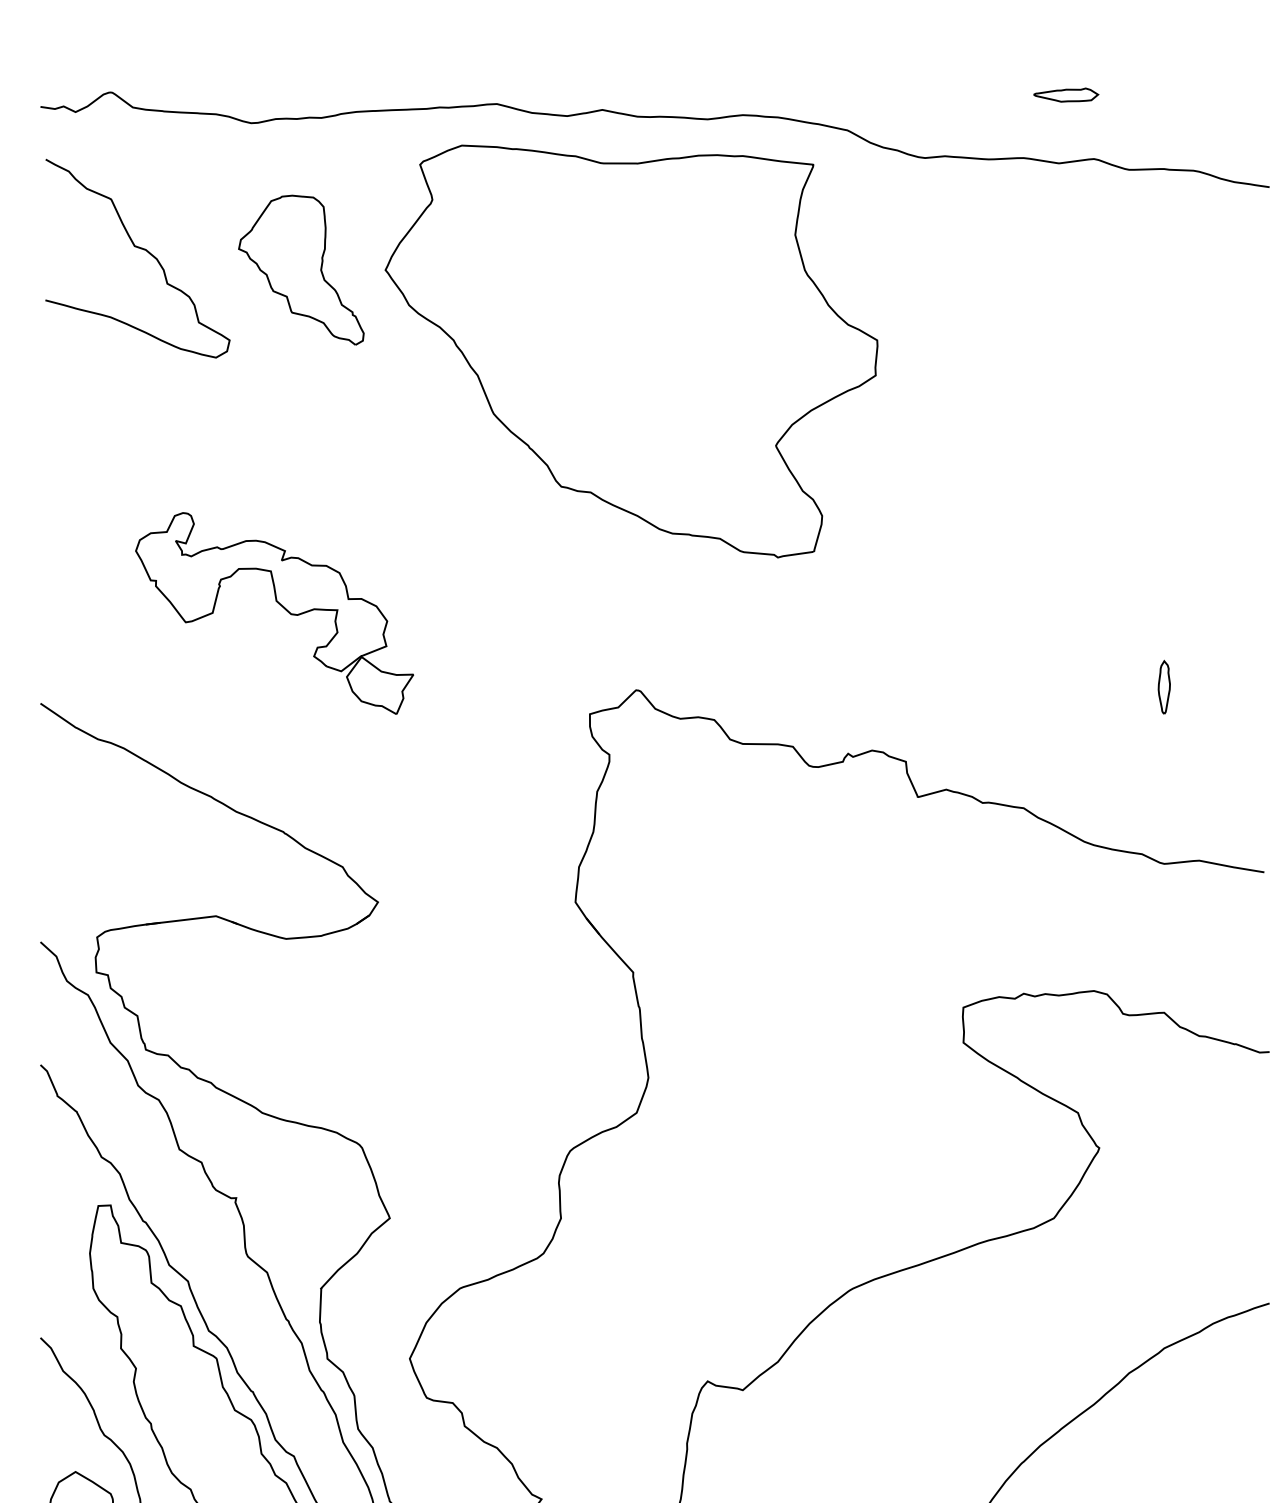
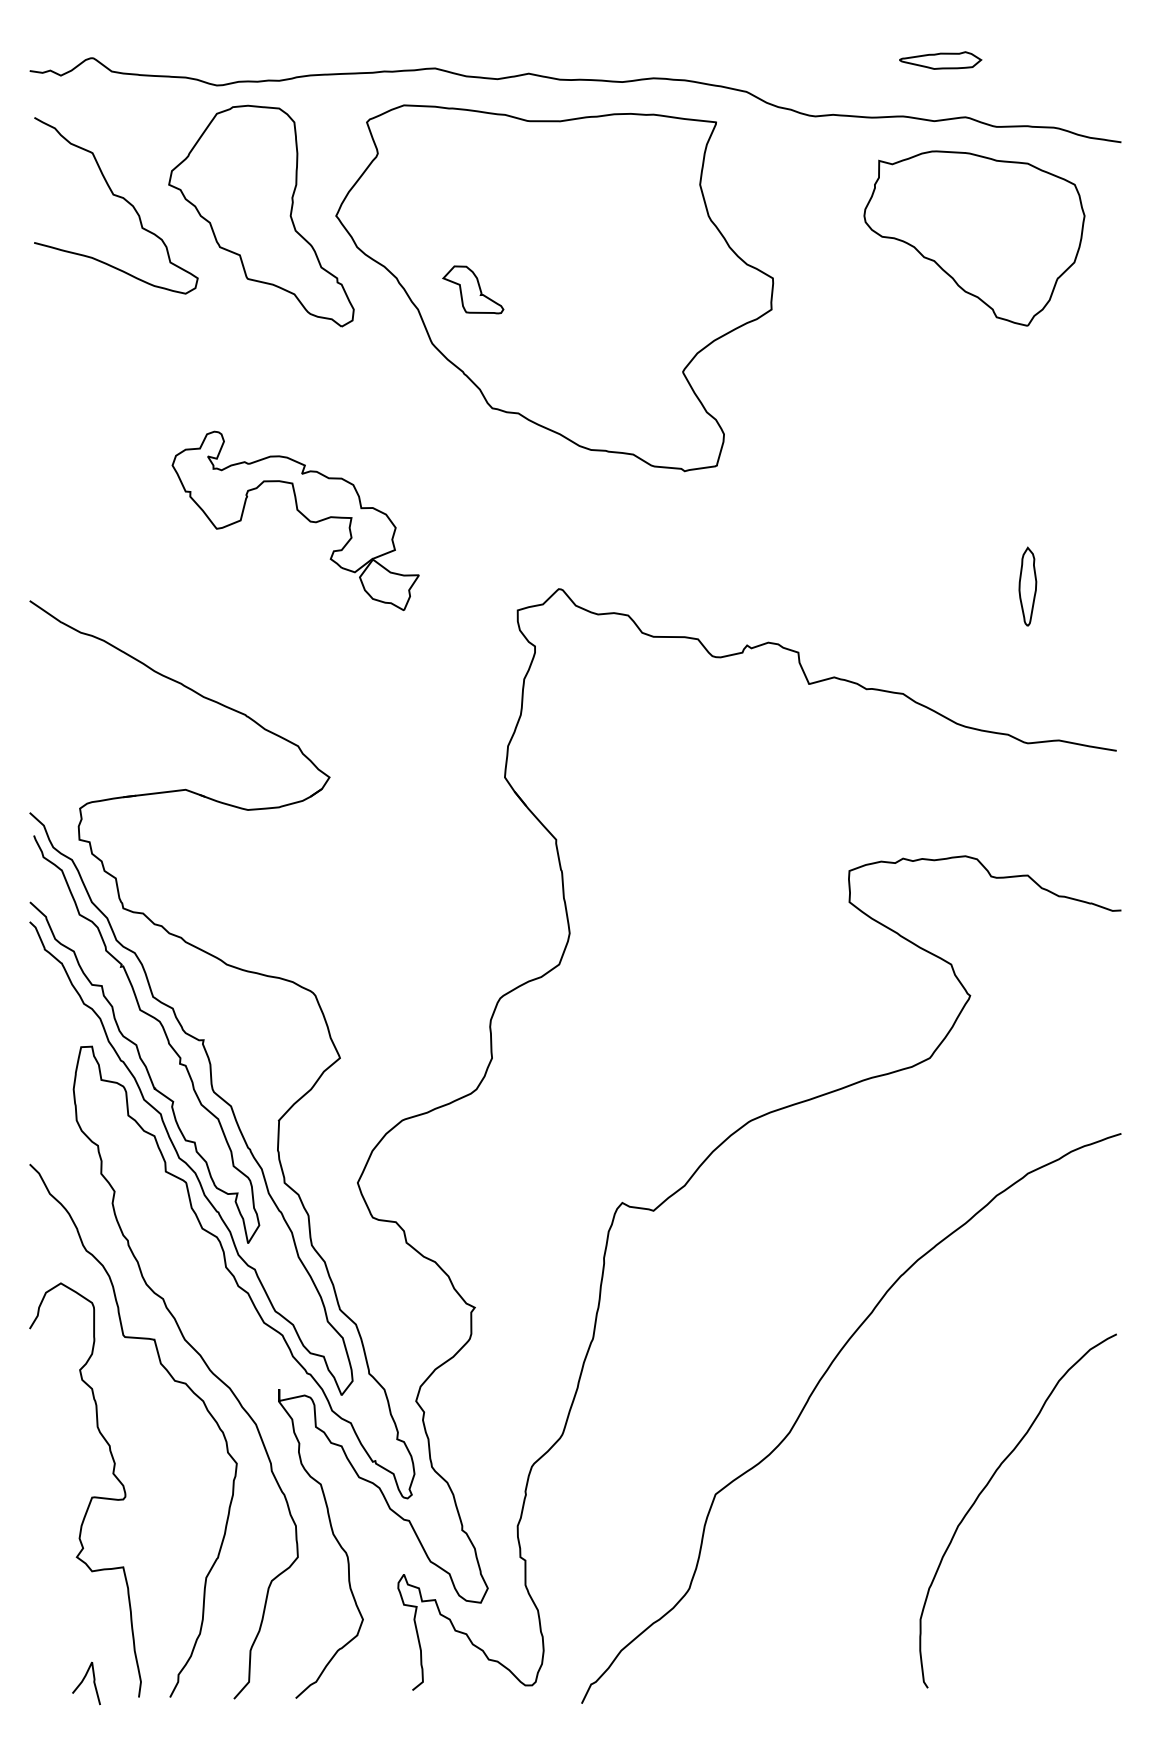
part: (1065, 95) -> (940, 60), size x1.43
part: (301, 269) -> (261, 215), size x1.67
part: (1104, 295) -> (974, 238), added
part: (540, 352) -> (473, 289), added
part: (281, 606) -> (301, 514), moved
part: (1163, 687) -> (1027, 586), size x1.67
curve: (161, 1202) -> (137, 1044), added

